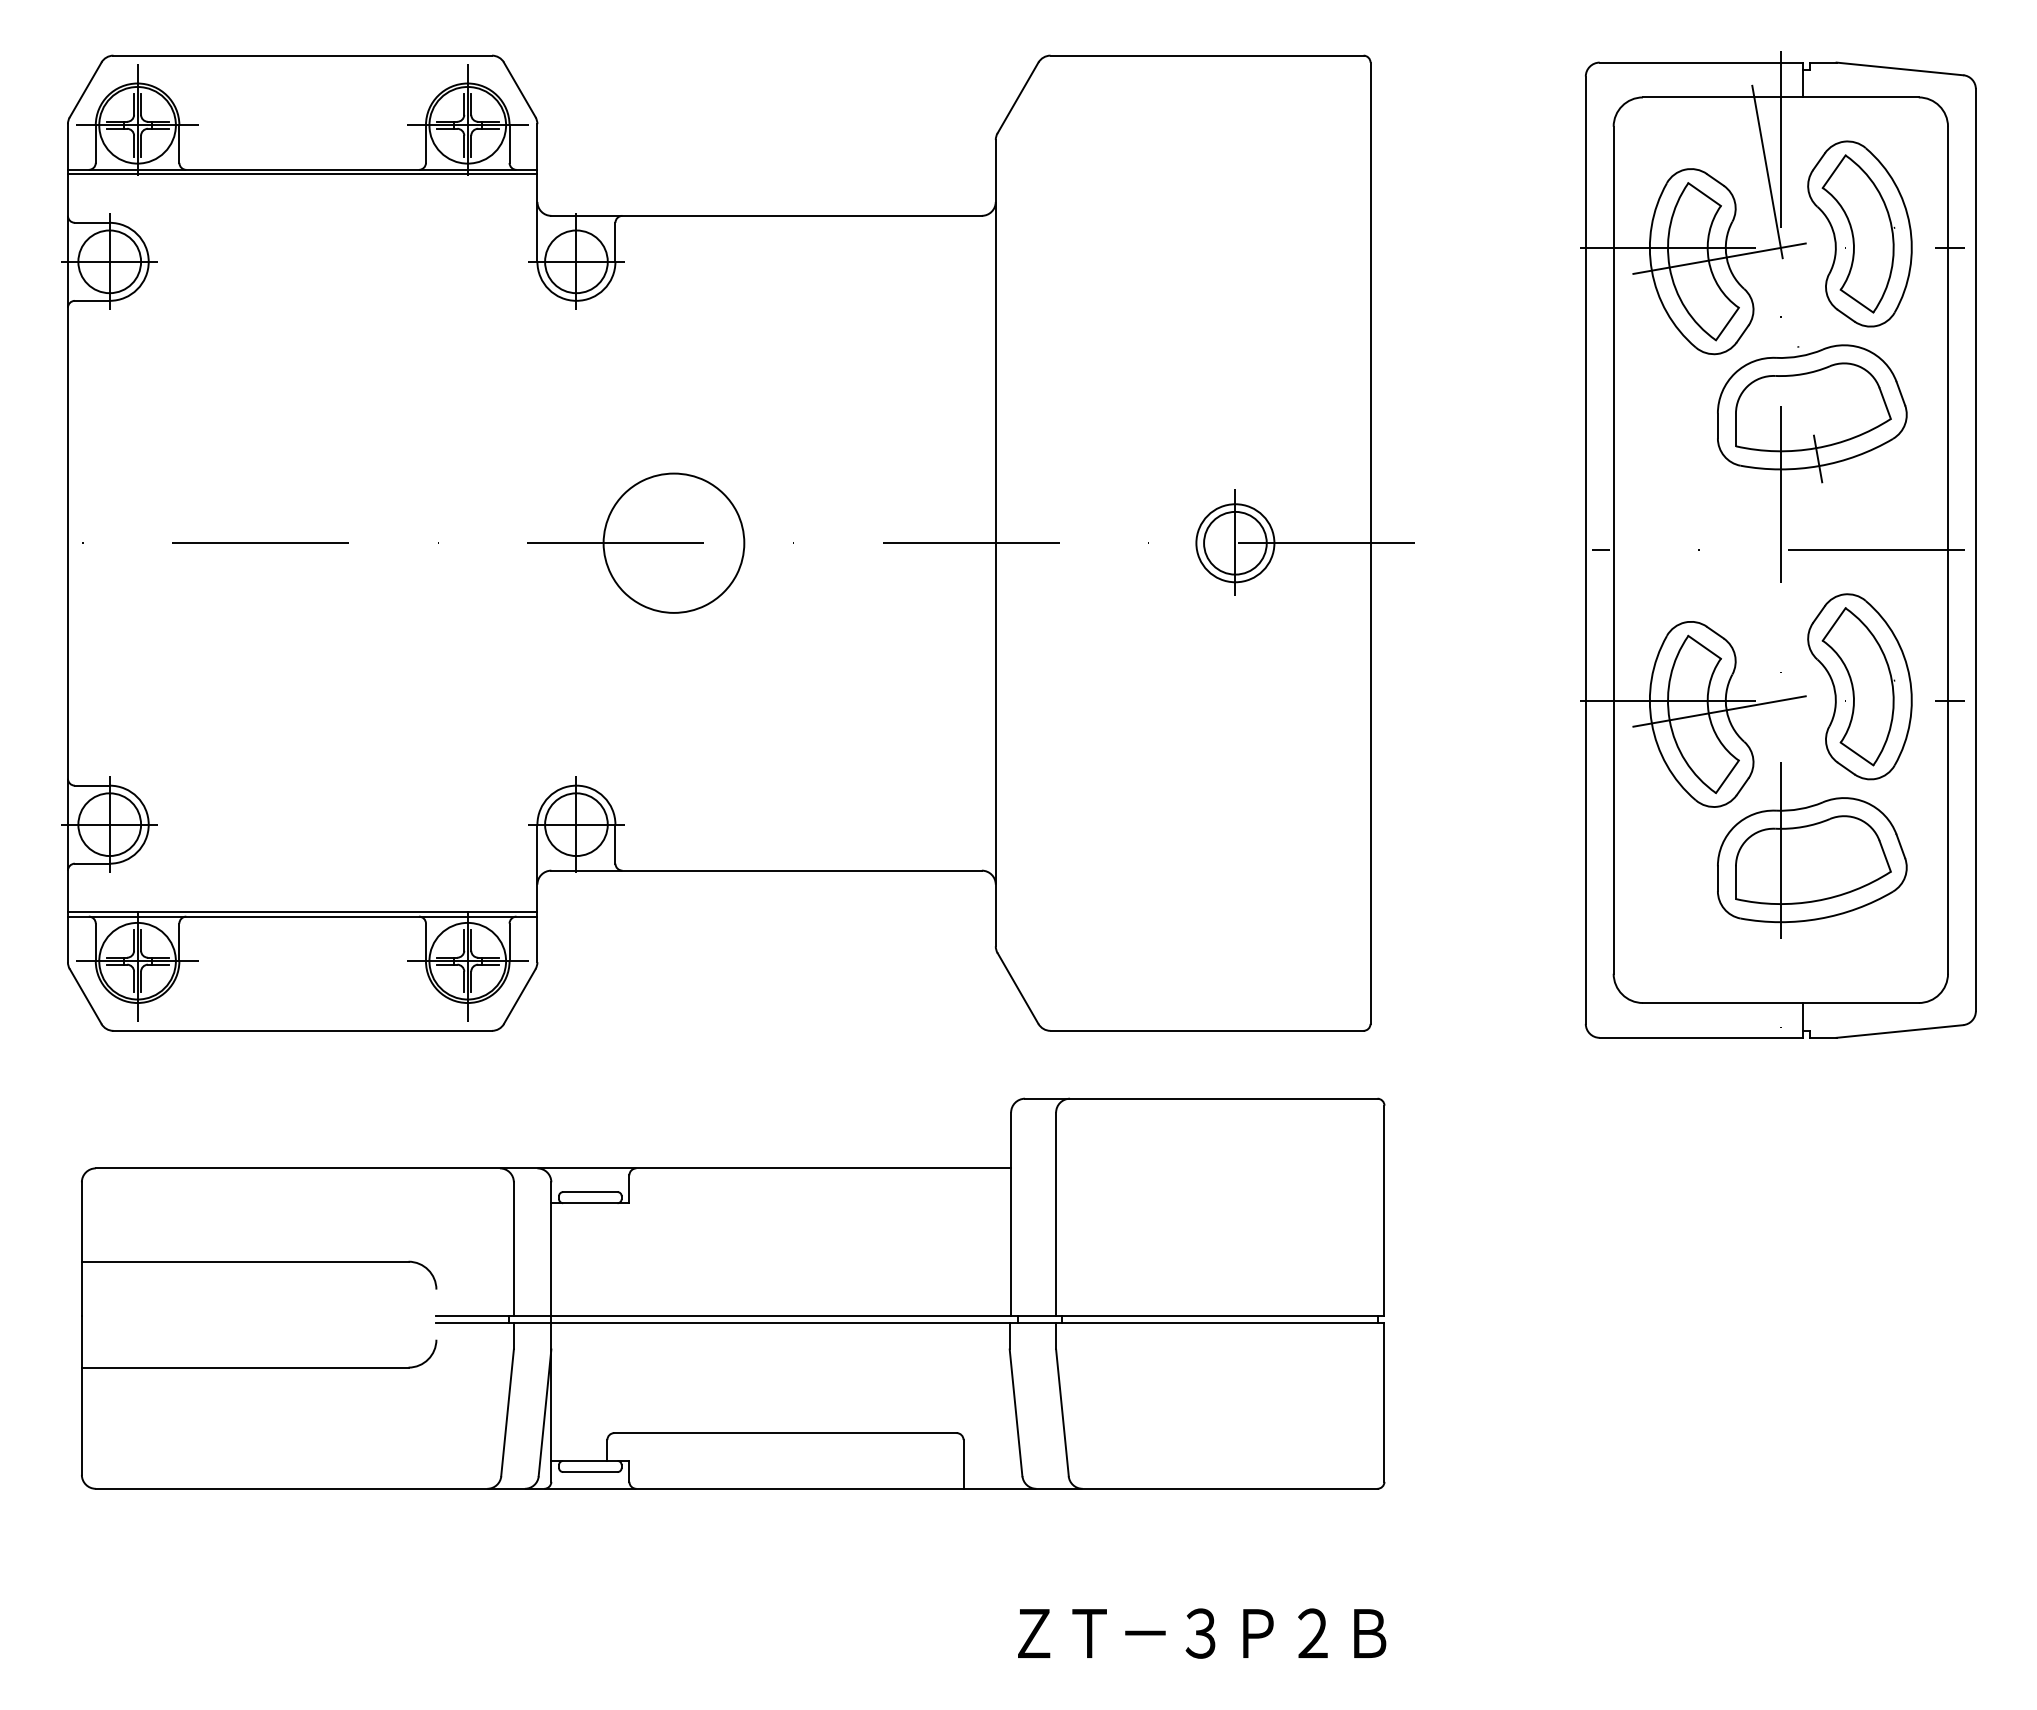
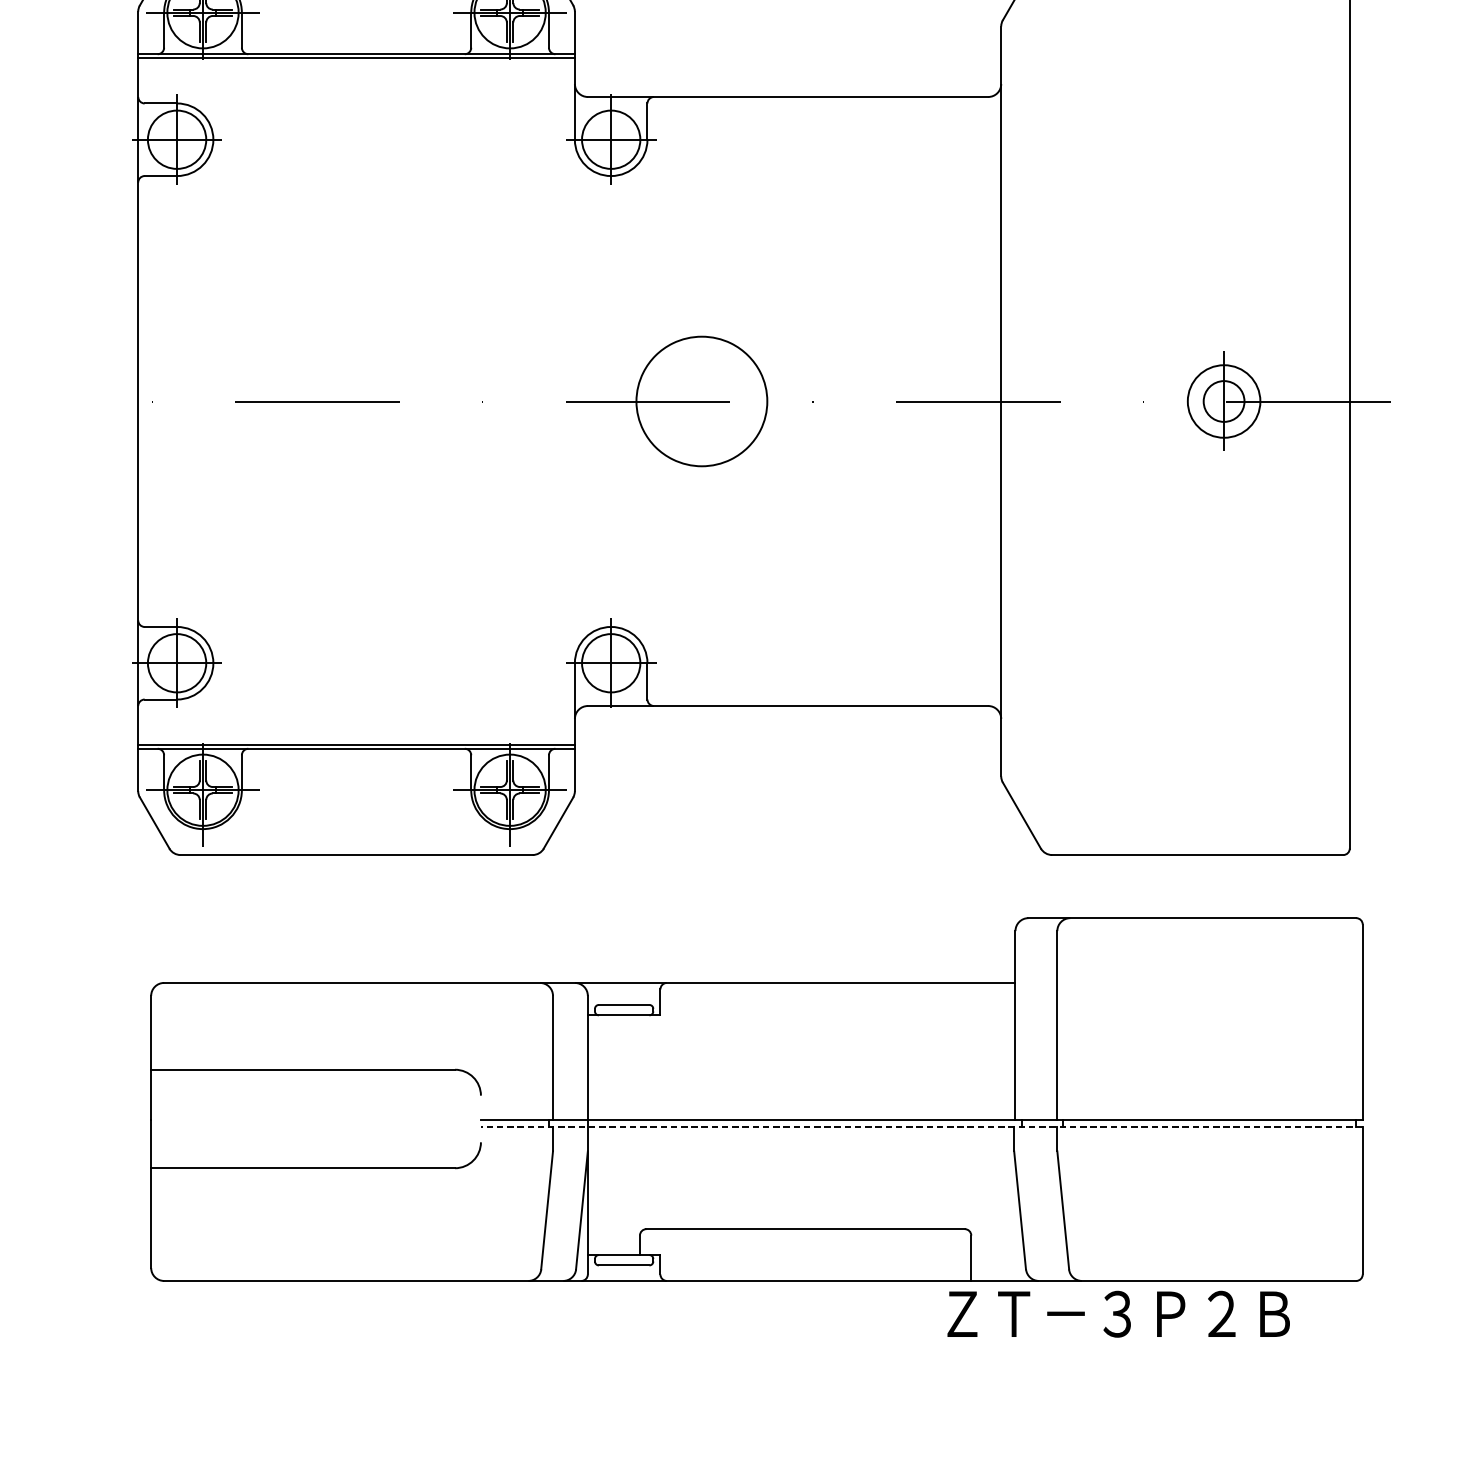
circle: (1235, 542) -> (1224, 400), size x0.7
line: (909, 1323) -> (920, 1127), solid -> dashed
text: (1202, 1633) -> (1119, 1314), moved

